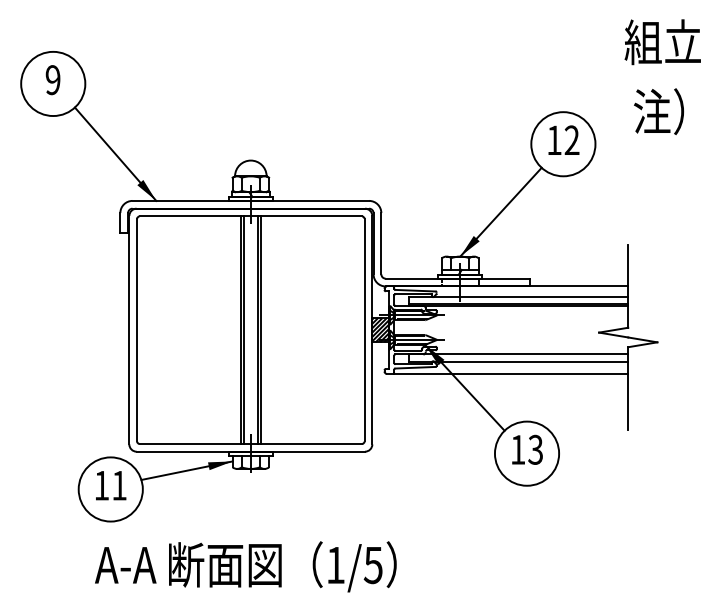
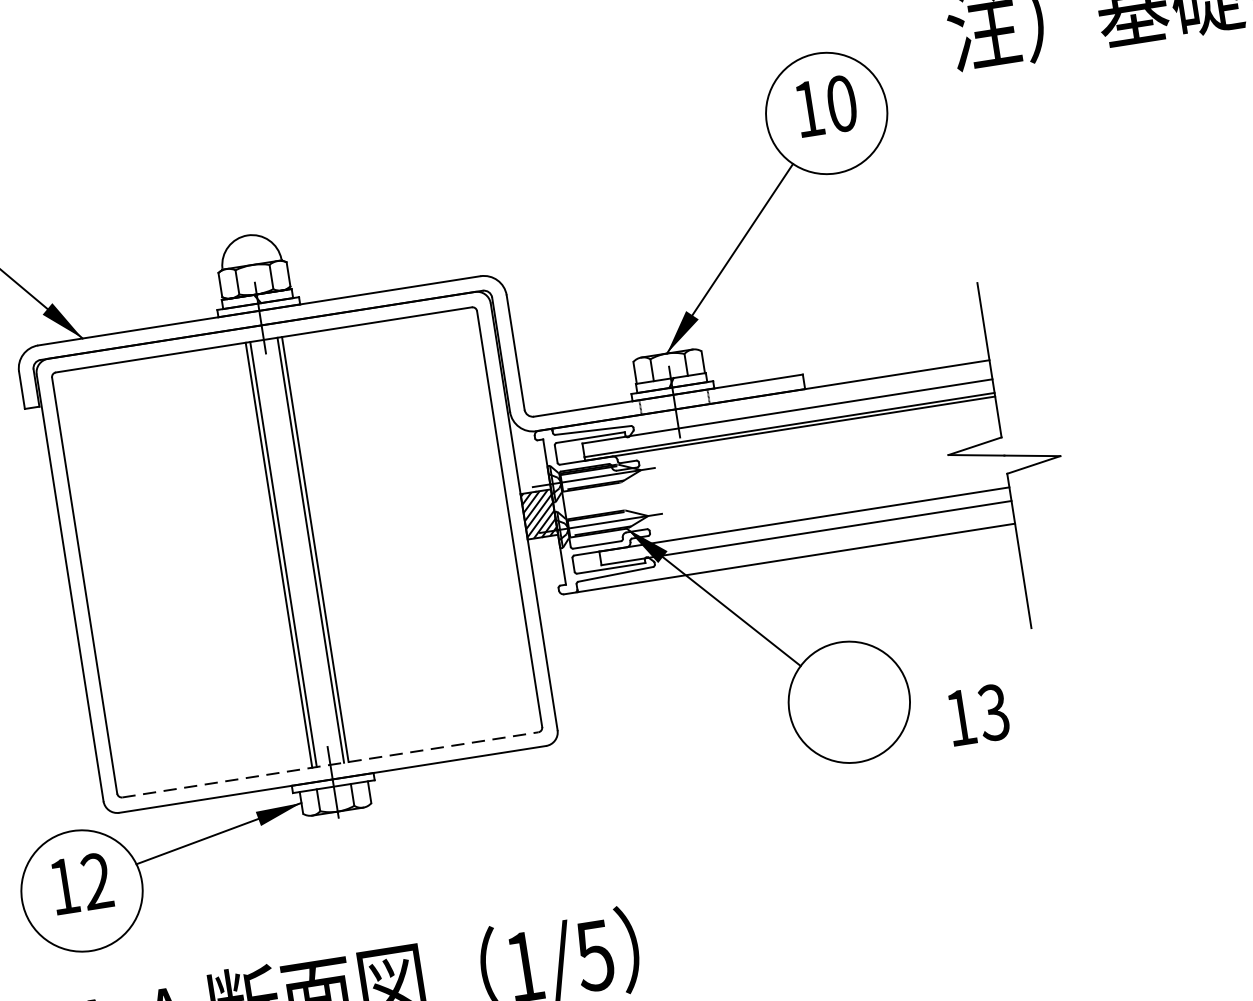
text: (571, 140) -> (840, 104), 12 -> 10
line: (251, 443) -> (331, 763), solid -> dashed
text: (527, 449) -> (978, 714), moved
text: (119, 485) -> (97, 880), 11 -> 12

